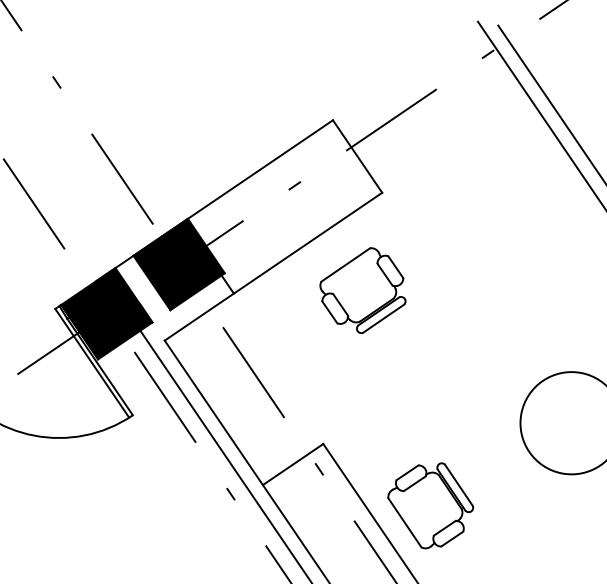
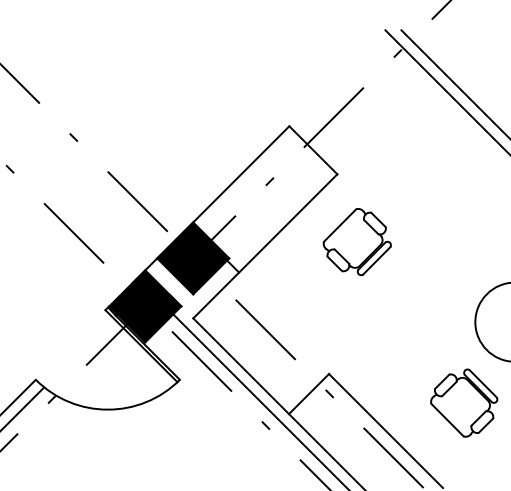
part: (362, 290) -> (356, 242), moved
part: (430, 504) -> (464, 402), moved

